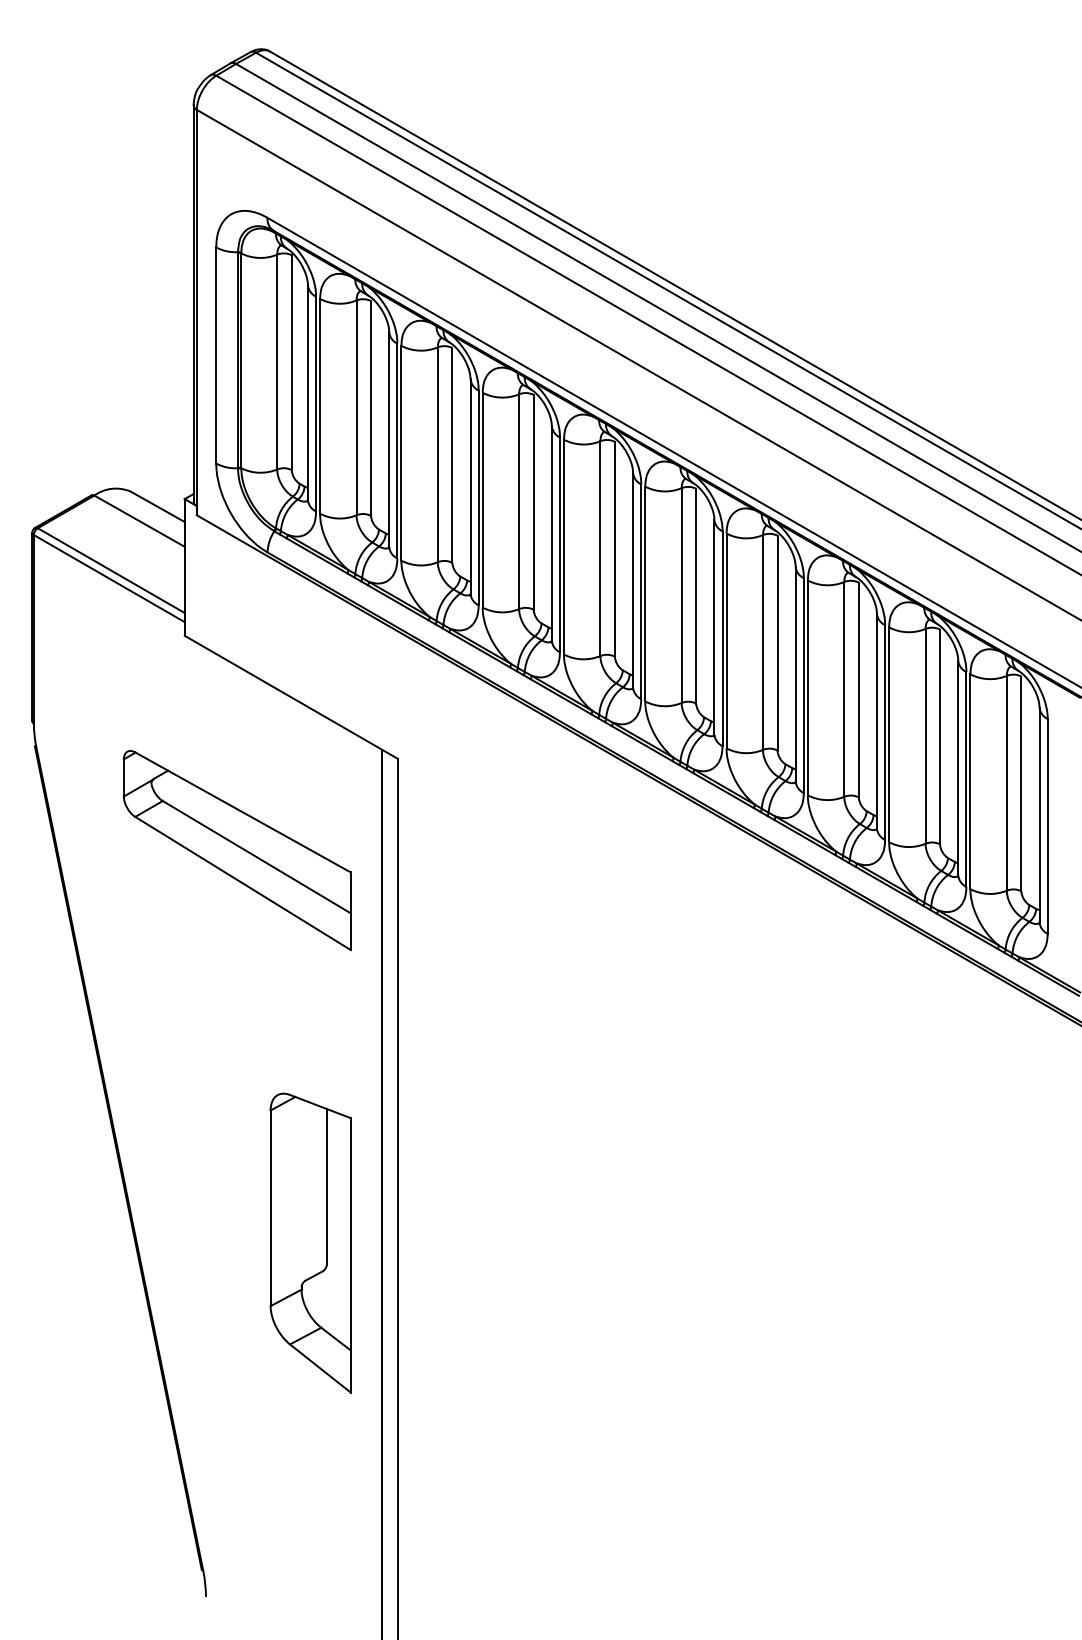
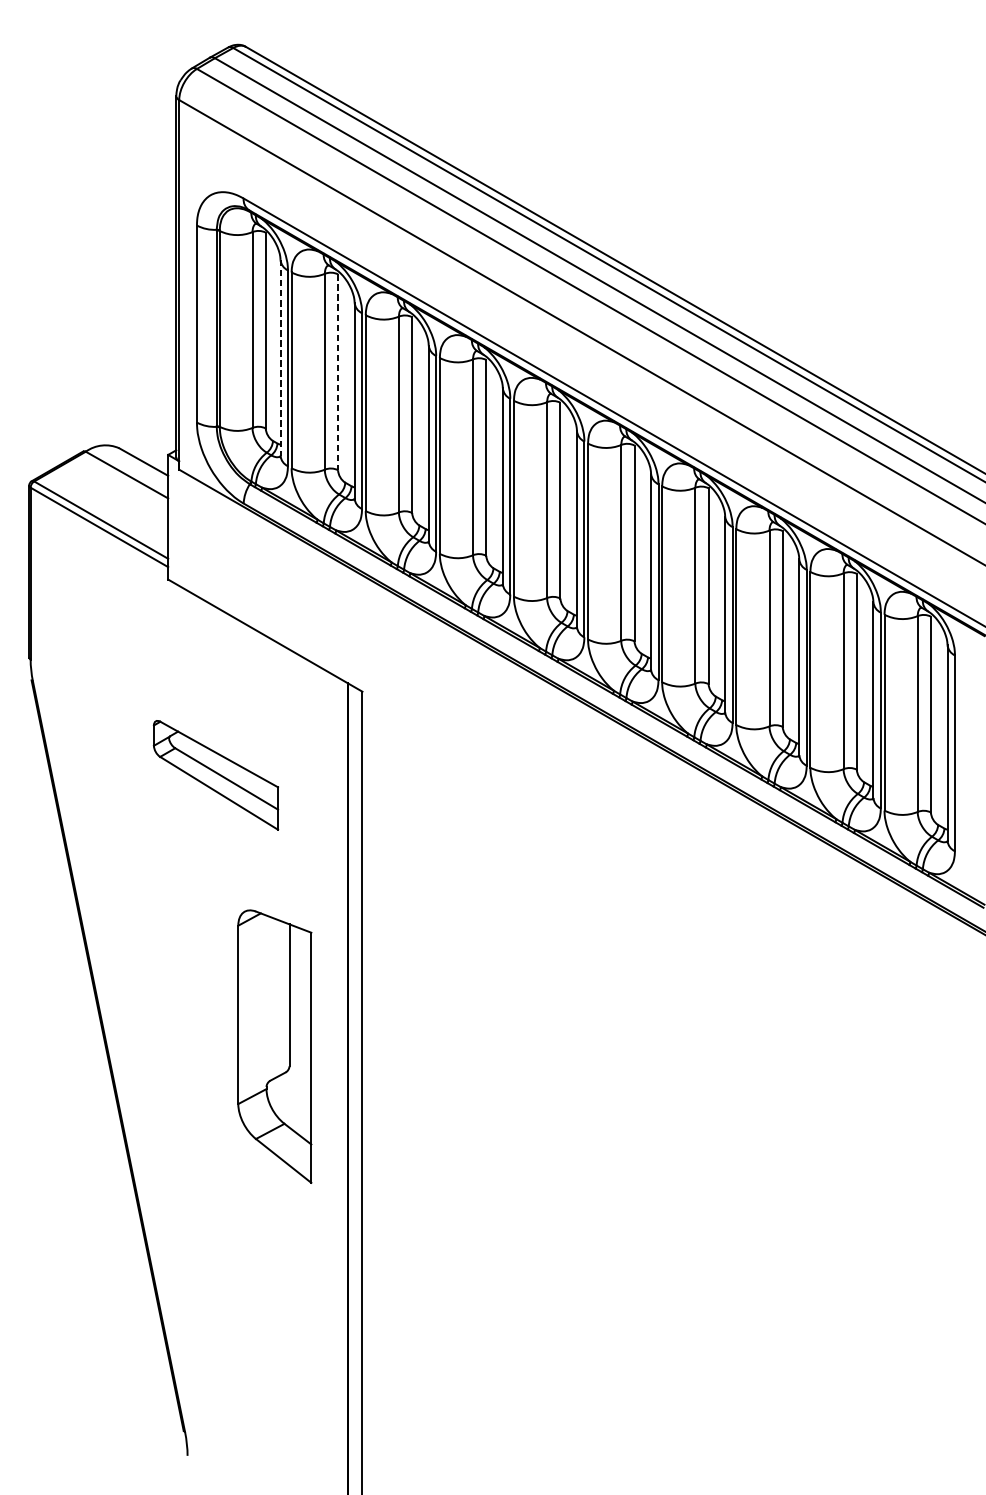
line: (307, 393) -> (280, 358), solid -> dashed
line: (371, 408) -> (338, 372), solid -> dashed
part: (236, 850) -> (215, 775), size x0.6
part: (310, 1242) -> (274, 1046), moved

